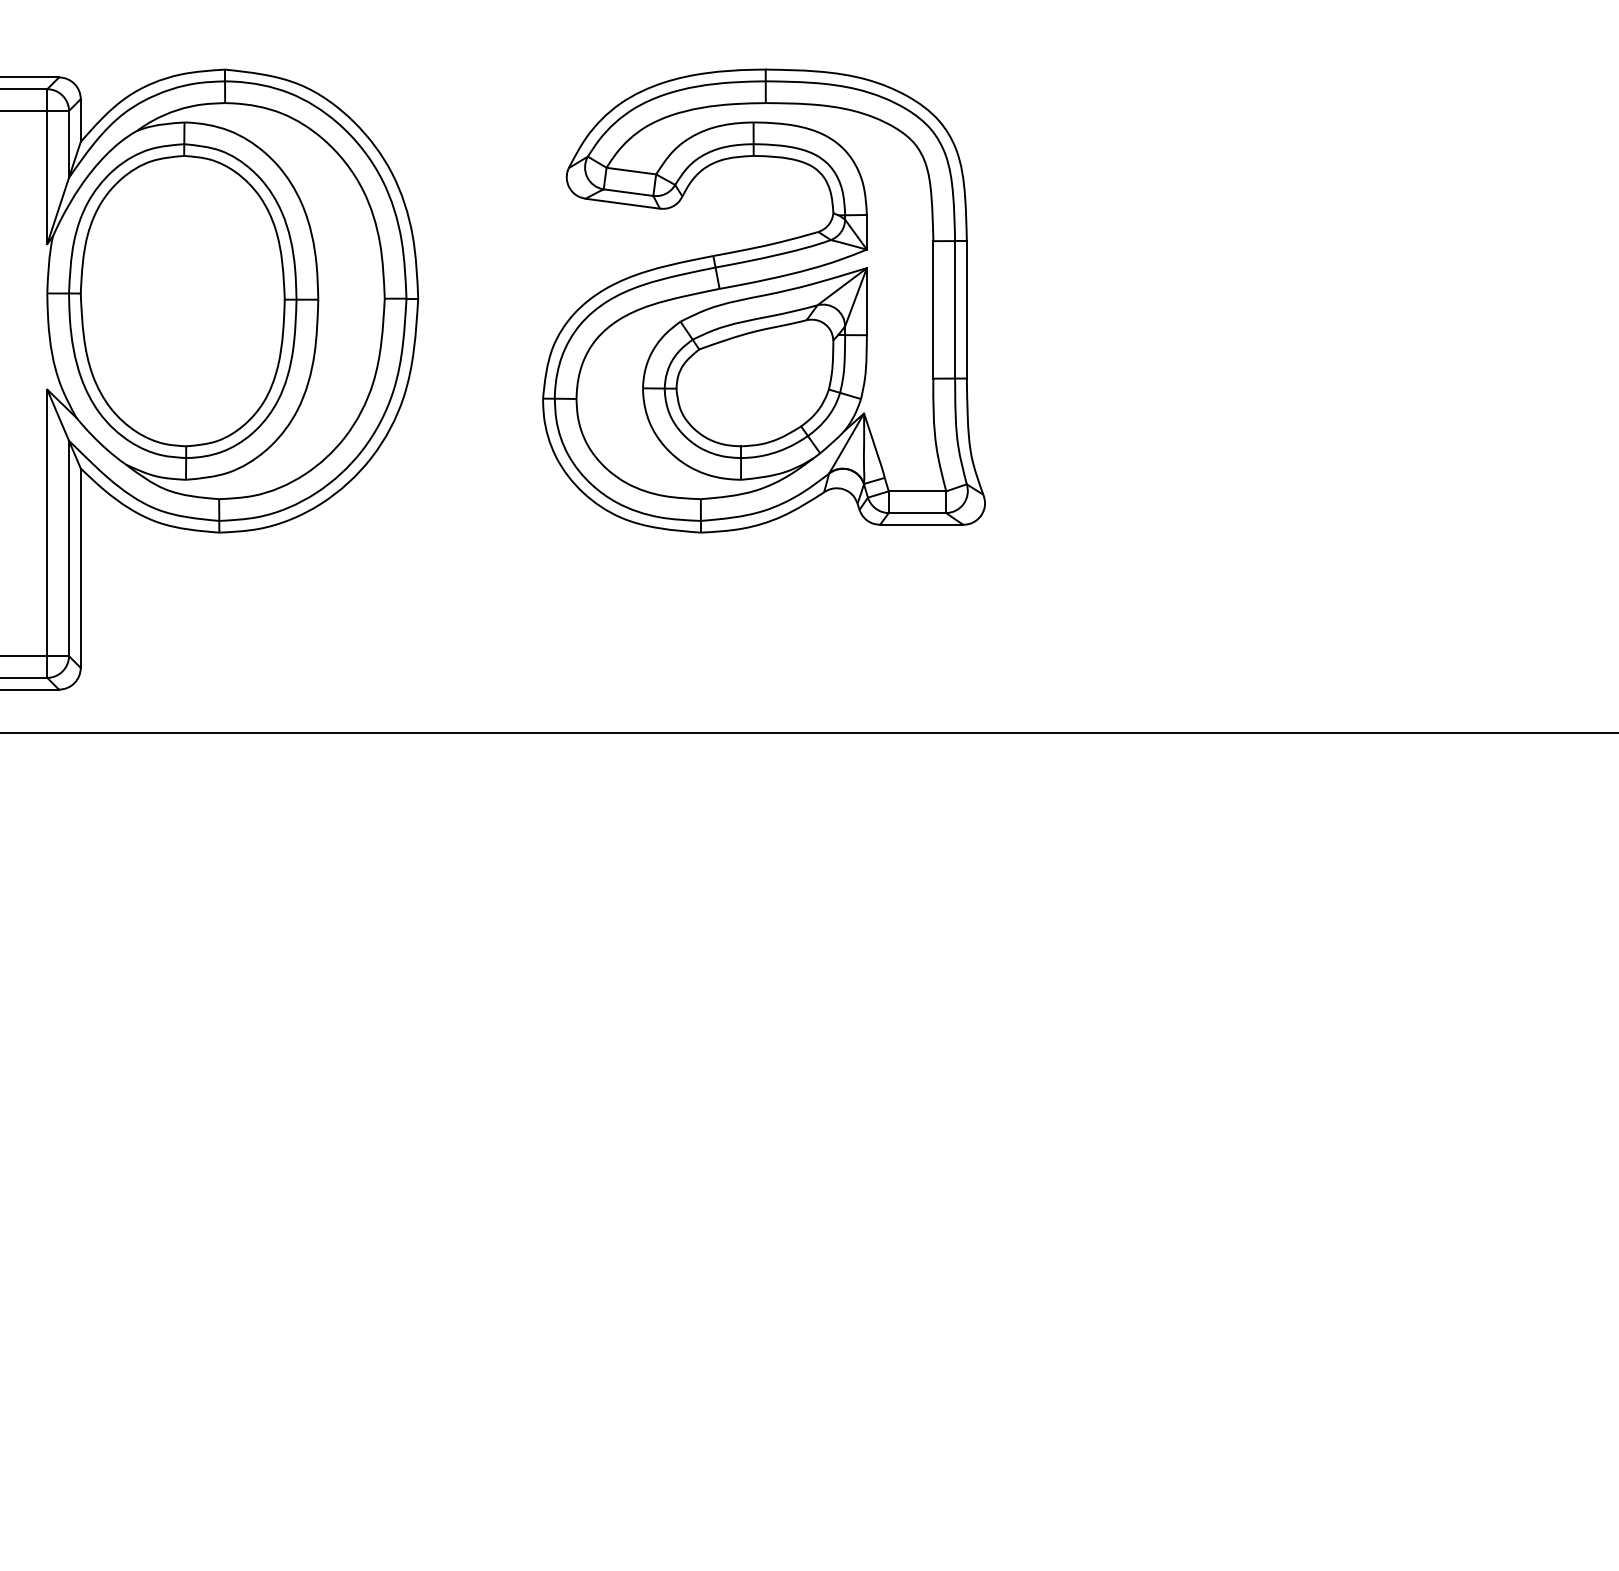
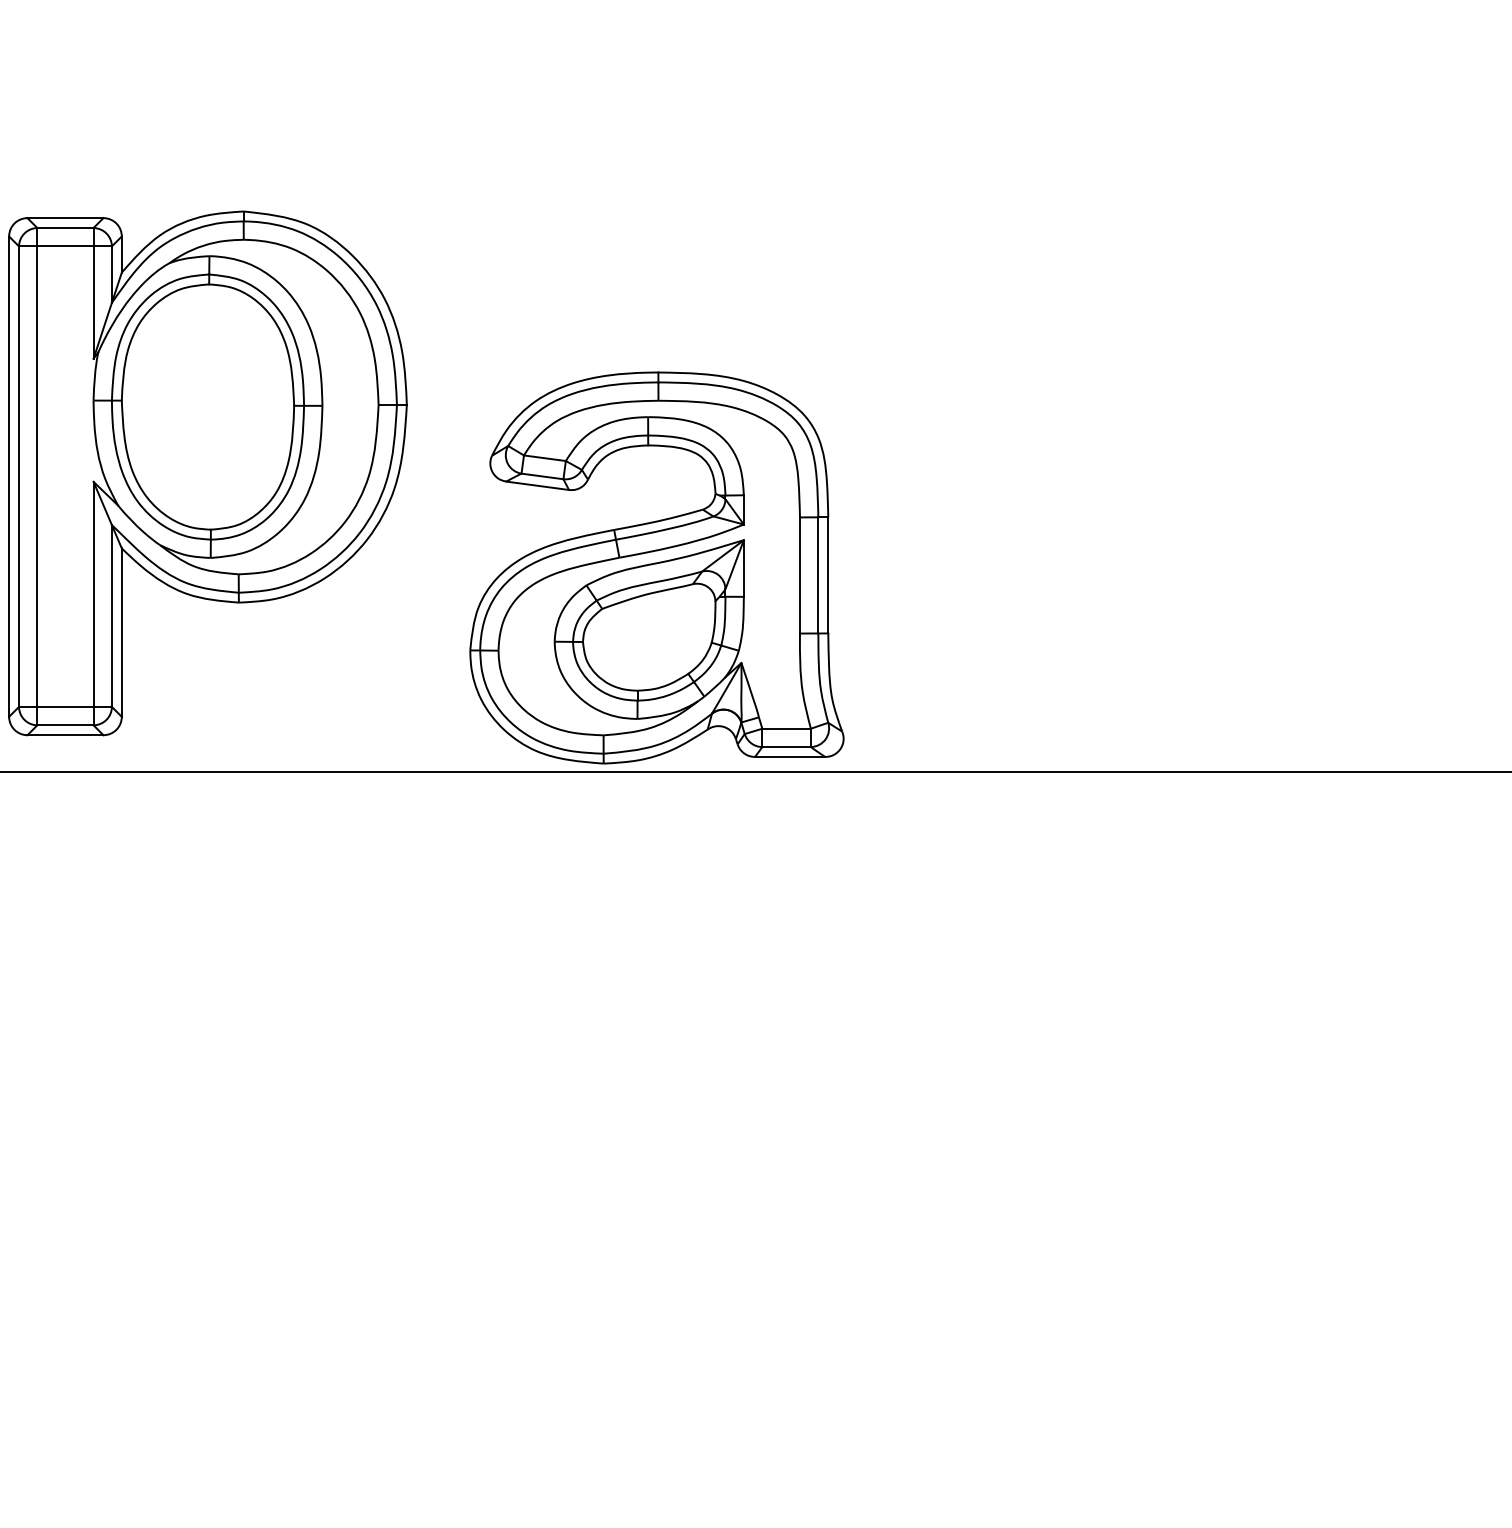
part: (763, 300) -> (656, 567), moved

